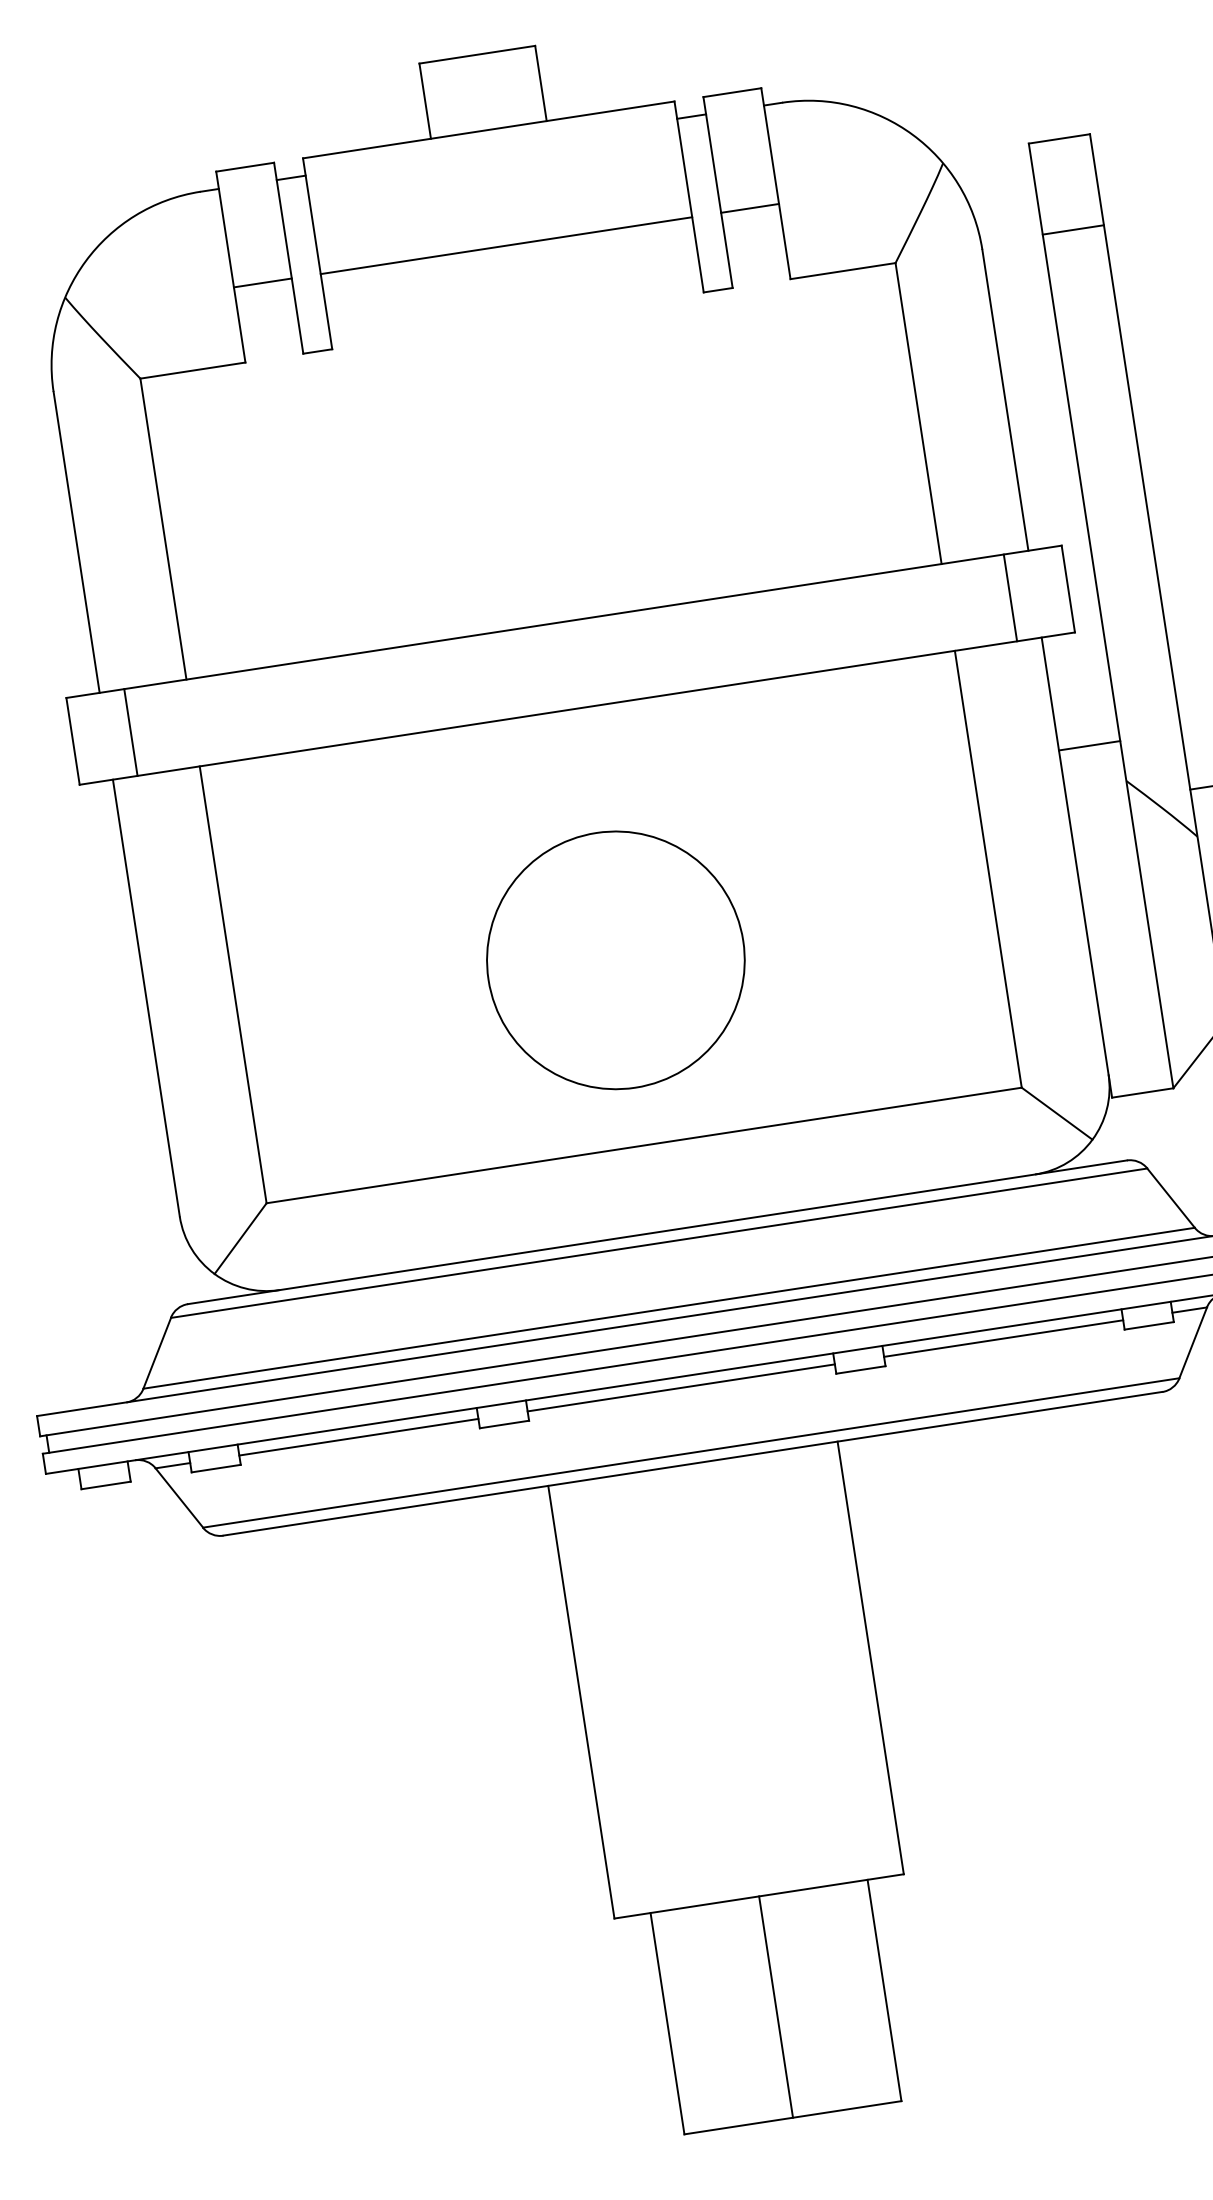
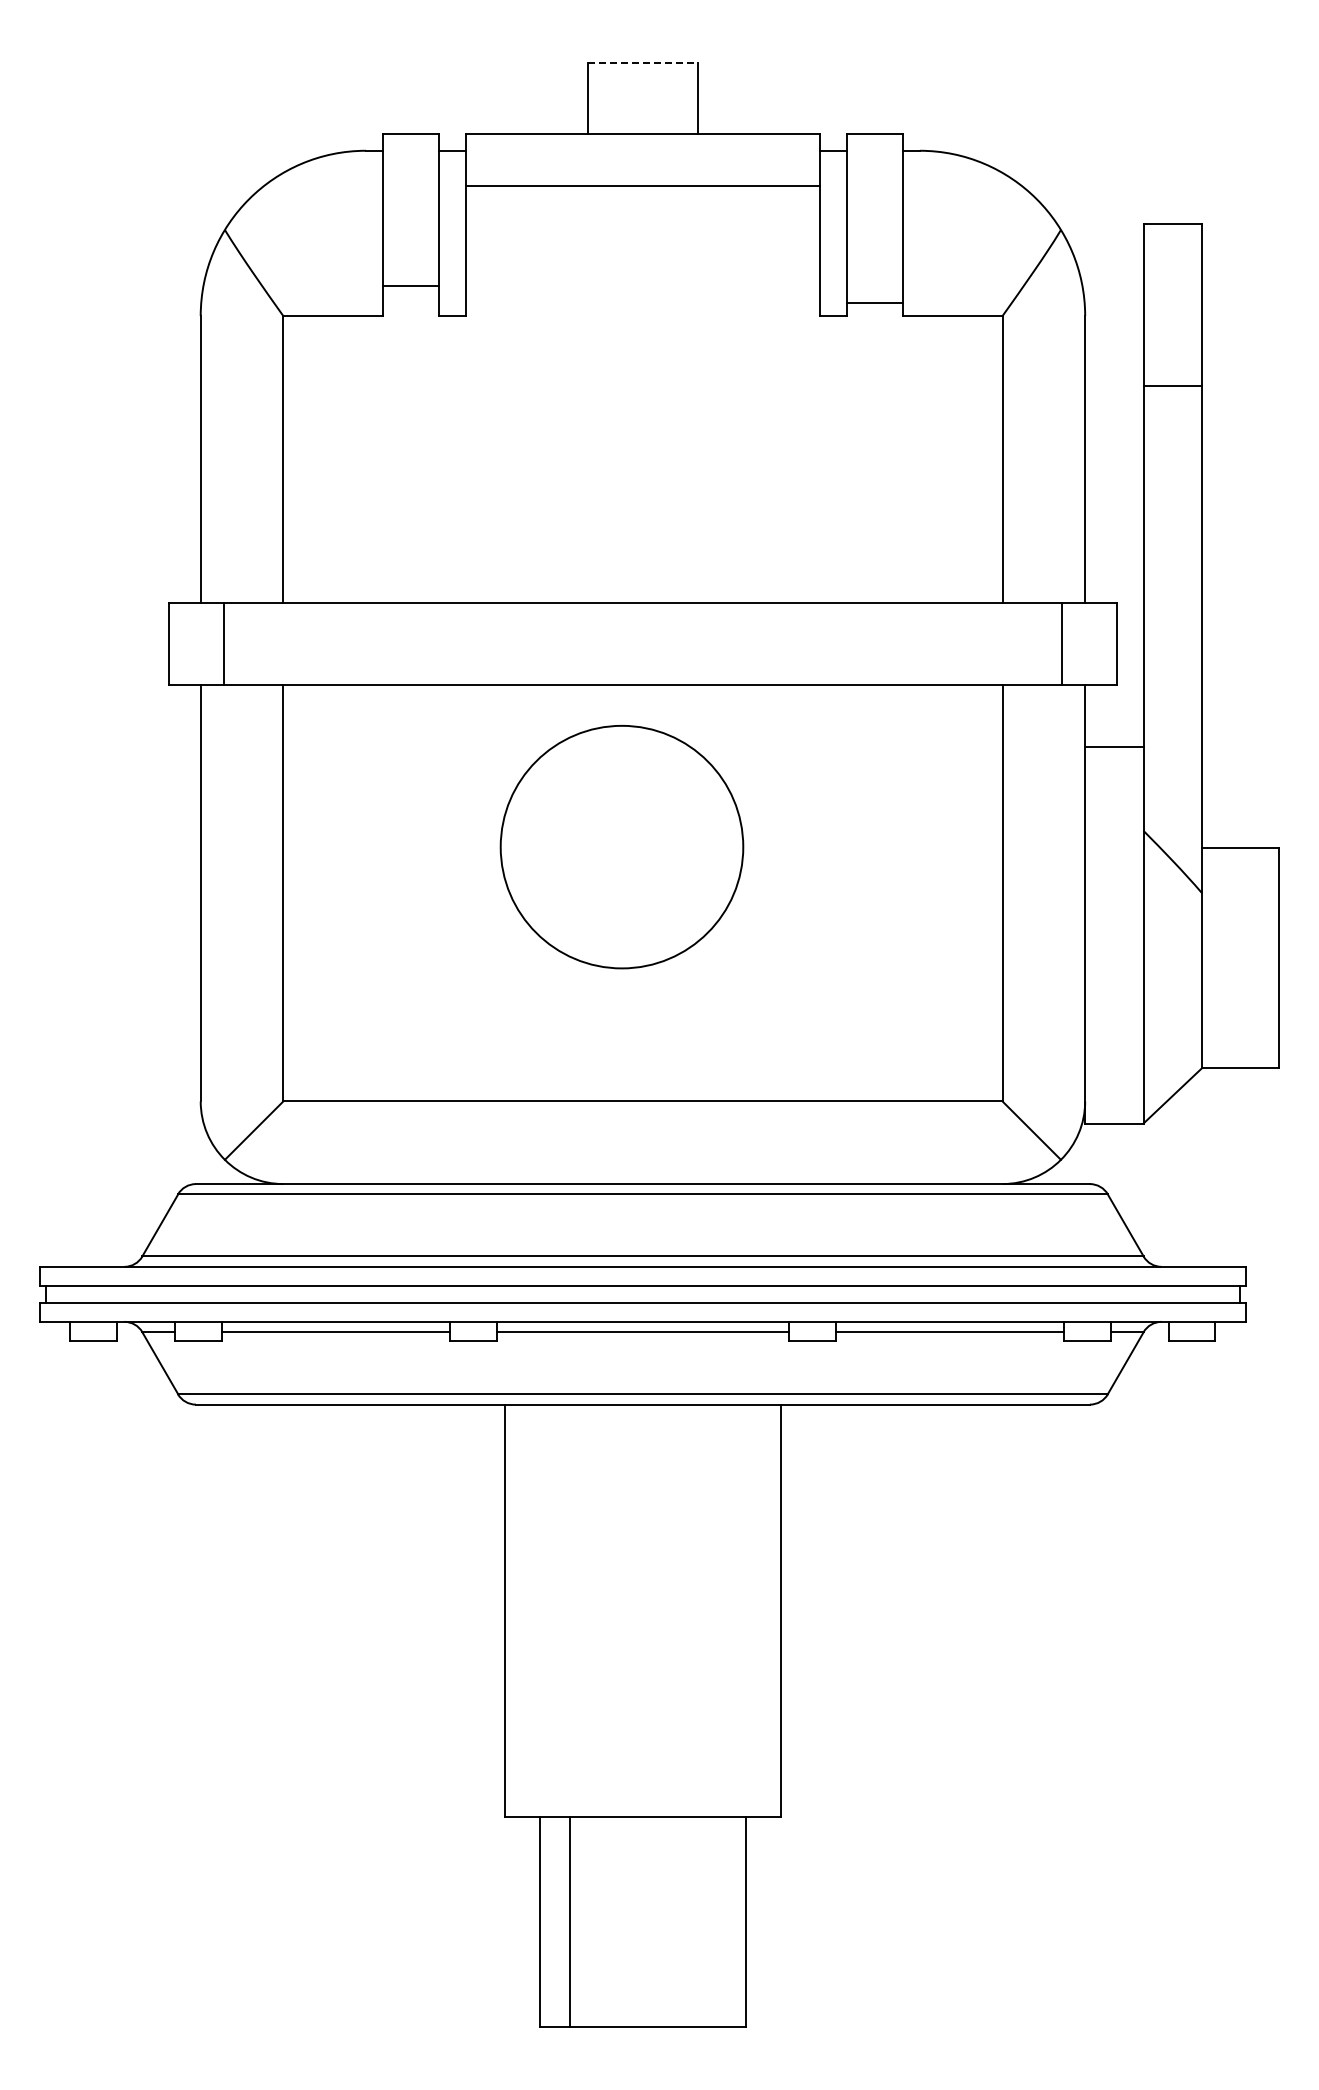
line: (477, 54) -> (643, 62), solid -> dashed
line: (749, 208) -> (874, 302), moved
line: (1073, 229) -> (1172, 385), moved
line: (506, 245) -> (642, 185), moved
line: (262, 283) -> (410, 285), moved
line: (1089, 745) -> (1114, 746), moved
circle: (615, 960) -> (621, 847), moved
line: (776, 2006) -> (570, 1921), moved

